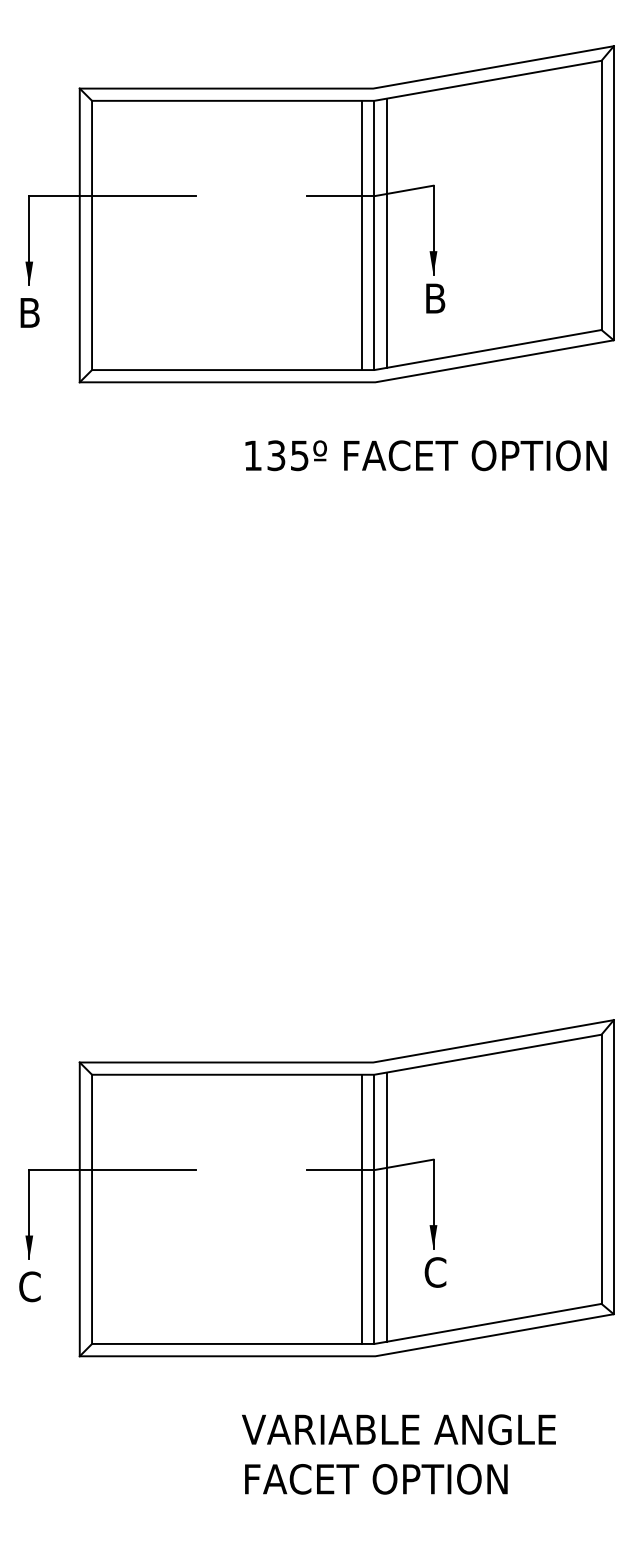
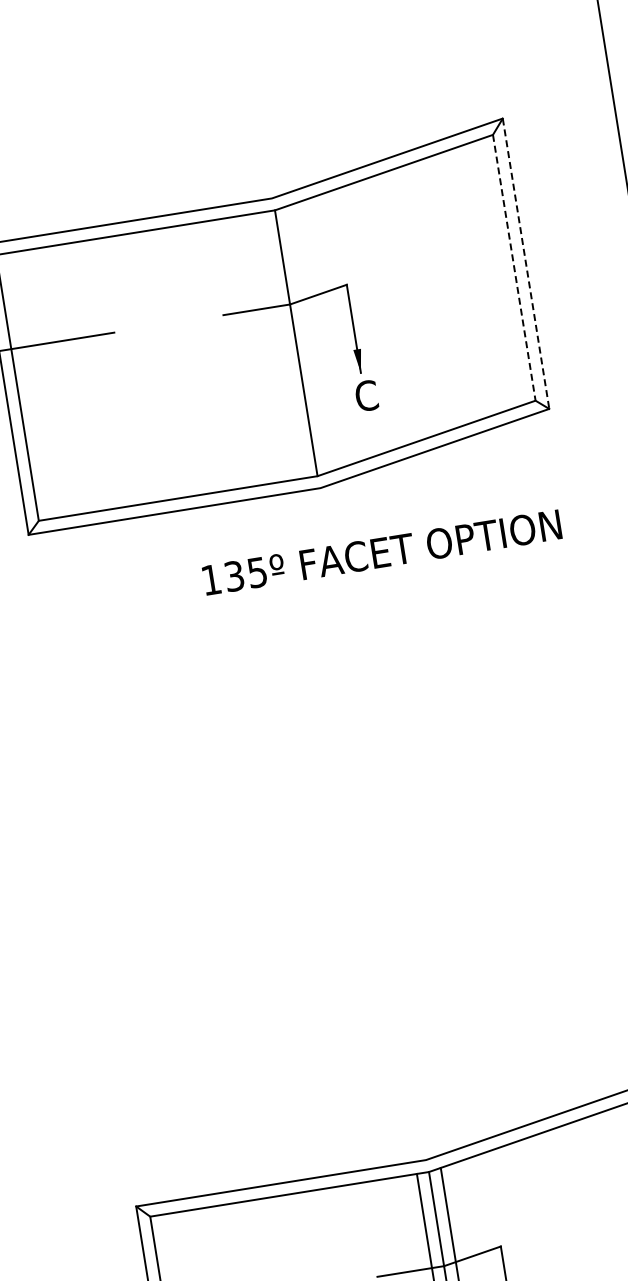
line: (613, 193) -> (525, 264), solid -> dashed
line: (601, 195) -> (514, 267), solid -> dashed
line: (386, 232) -> (307, 338), removed
line: (362, 235) -> (284, 345), removed
text: (435, 298) -> (366, 395), B -> C

